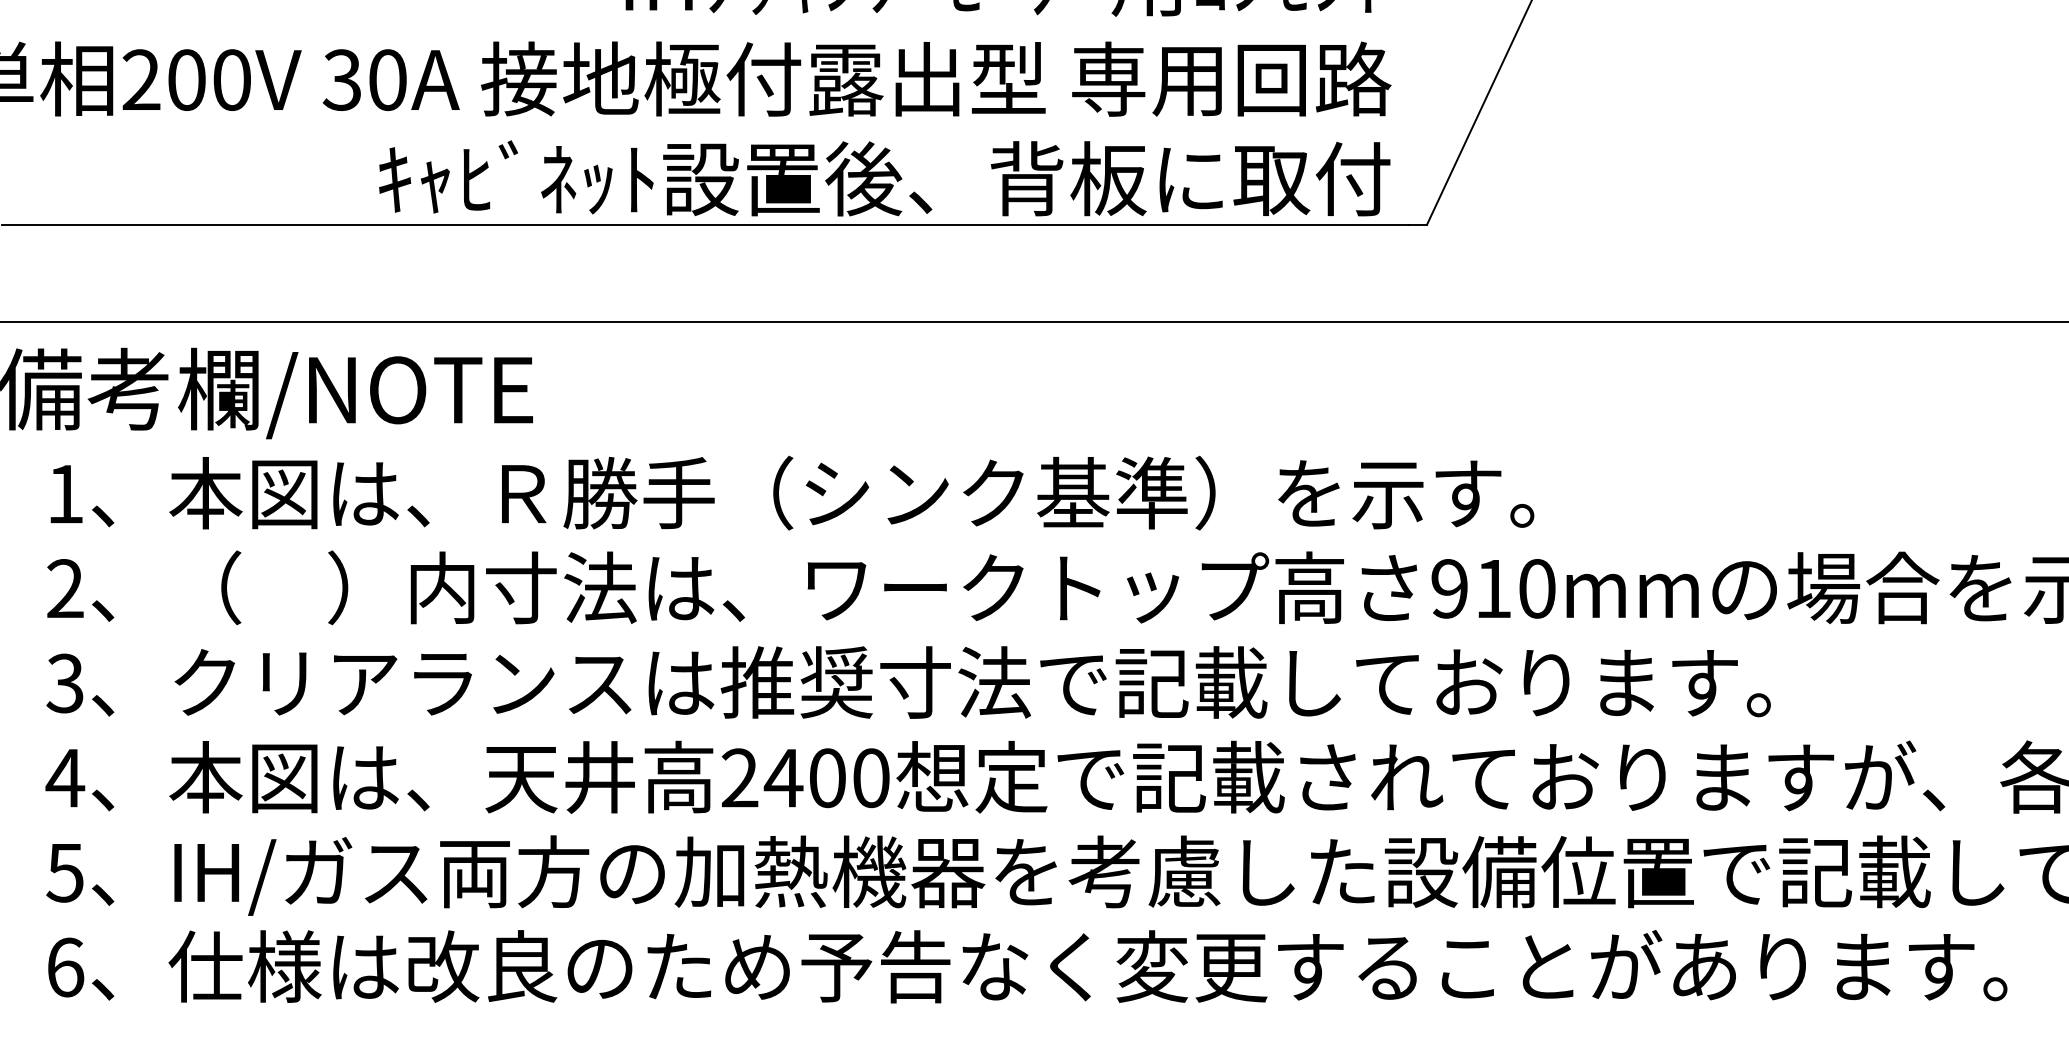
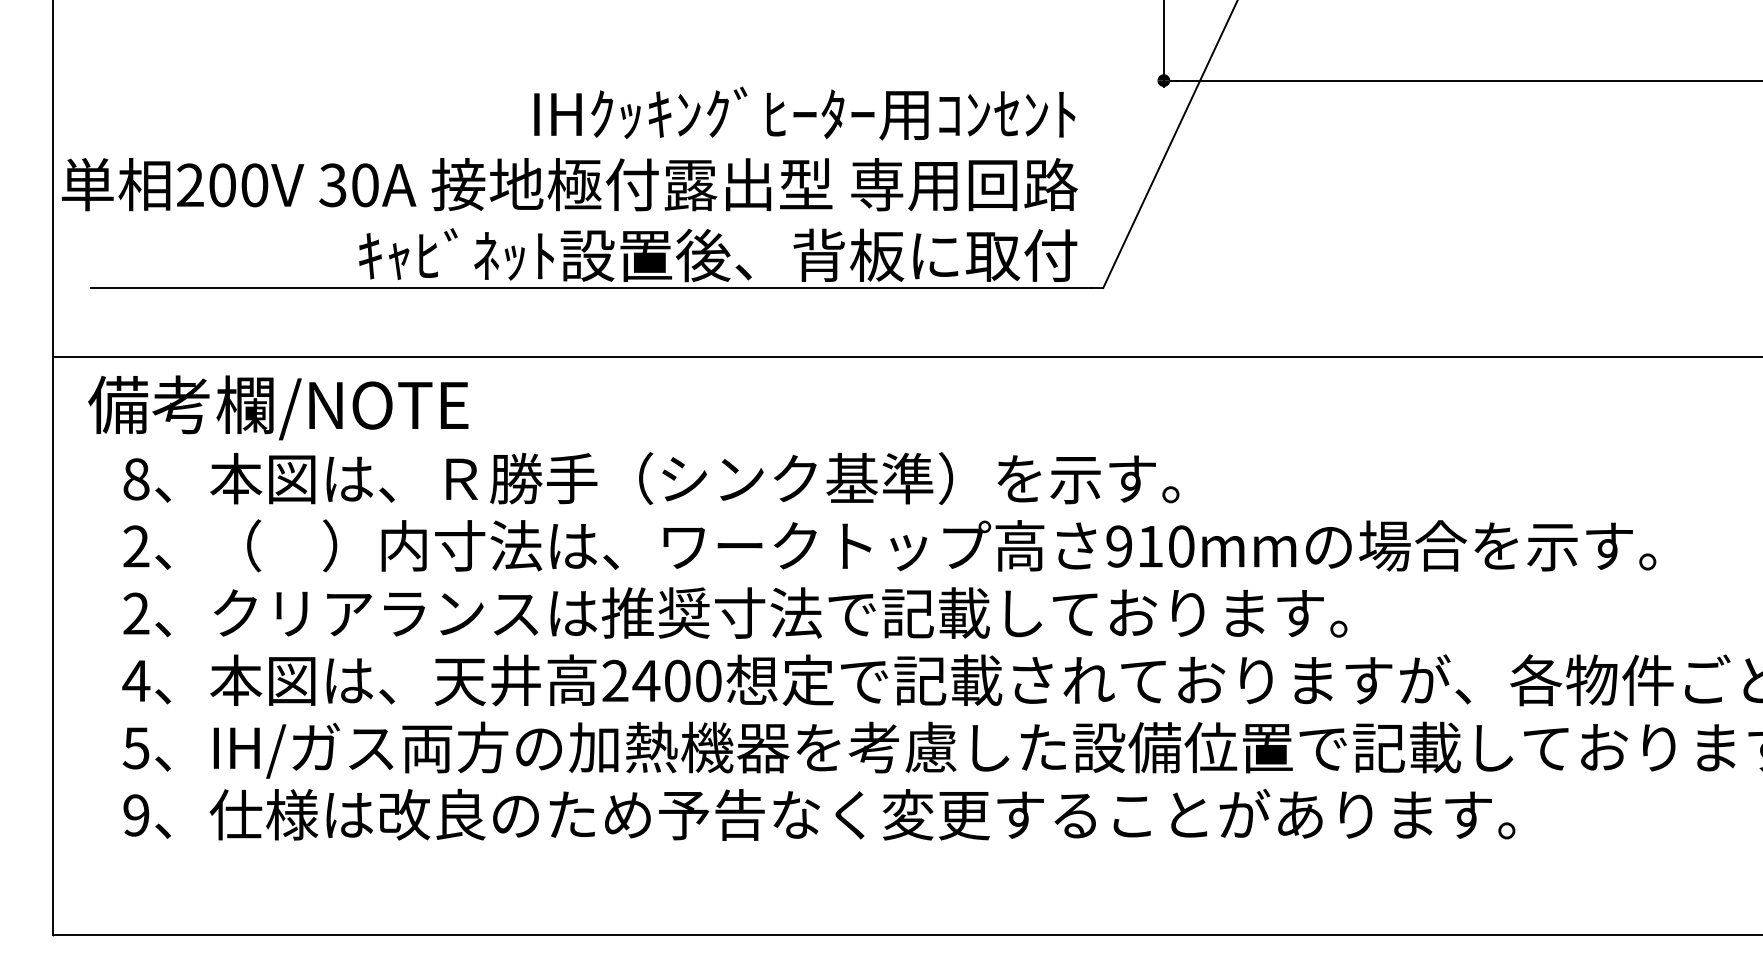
text: (65, 494) -> (136, 479), 1 -> 8
text: (65, 683) -> (136, 613), 3 -> 2
text: (65, 967) -> (136, 815), 6 -> 9

